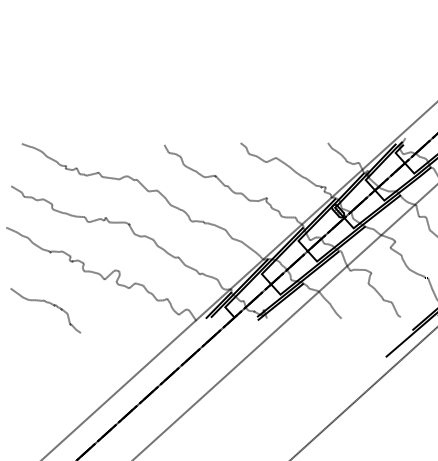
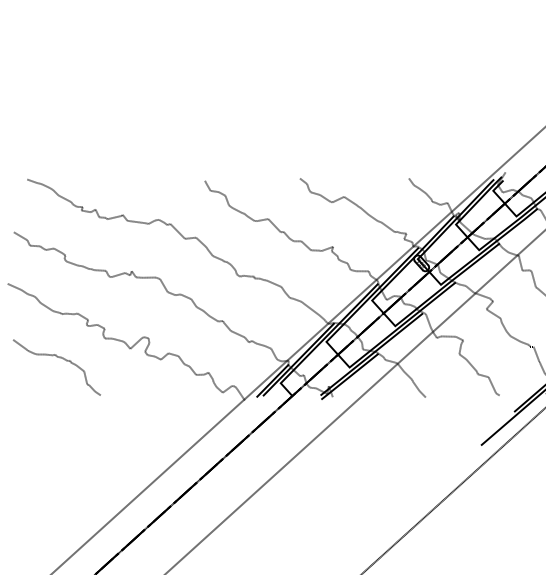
curve: (47, 303) -> (59, 358), moved

